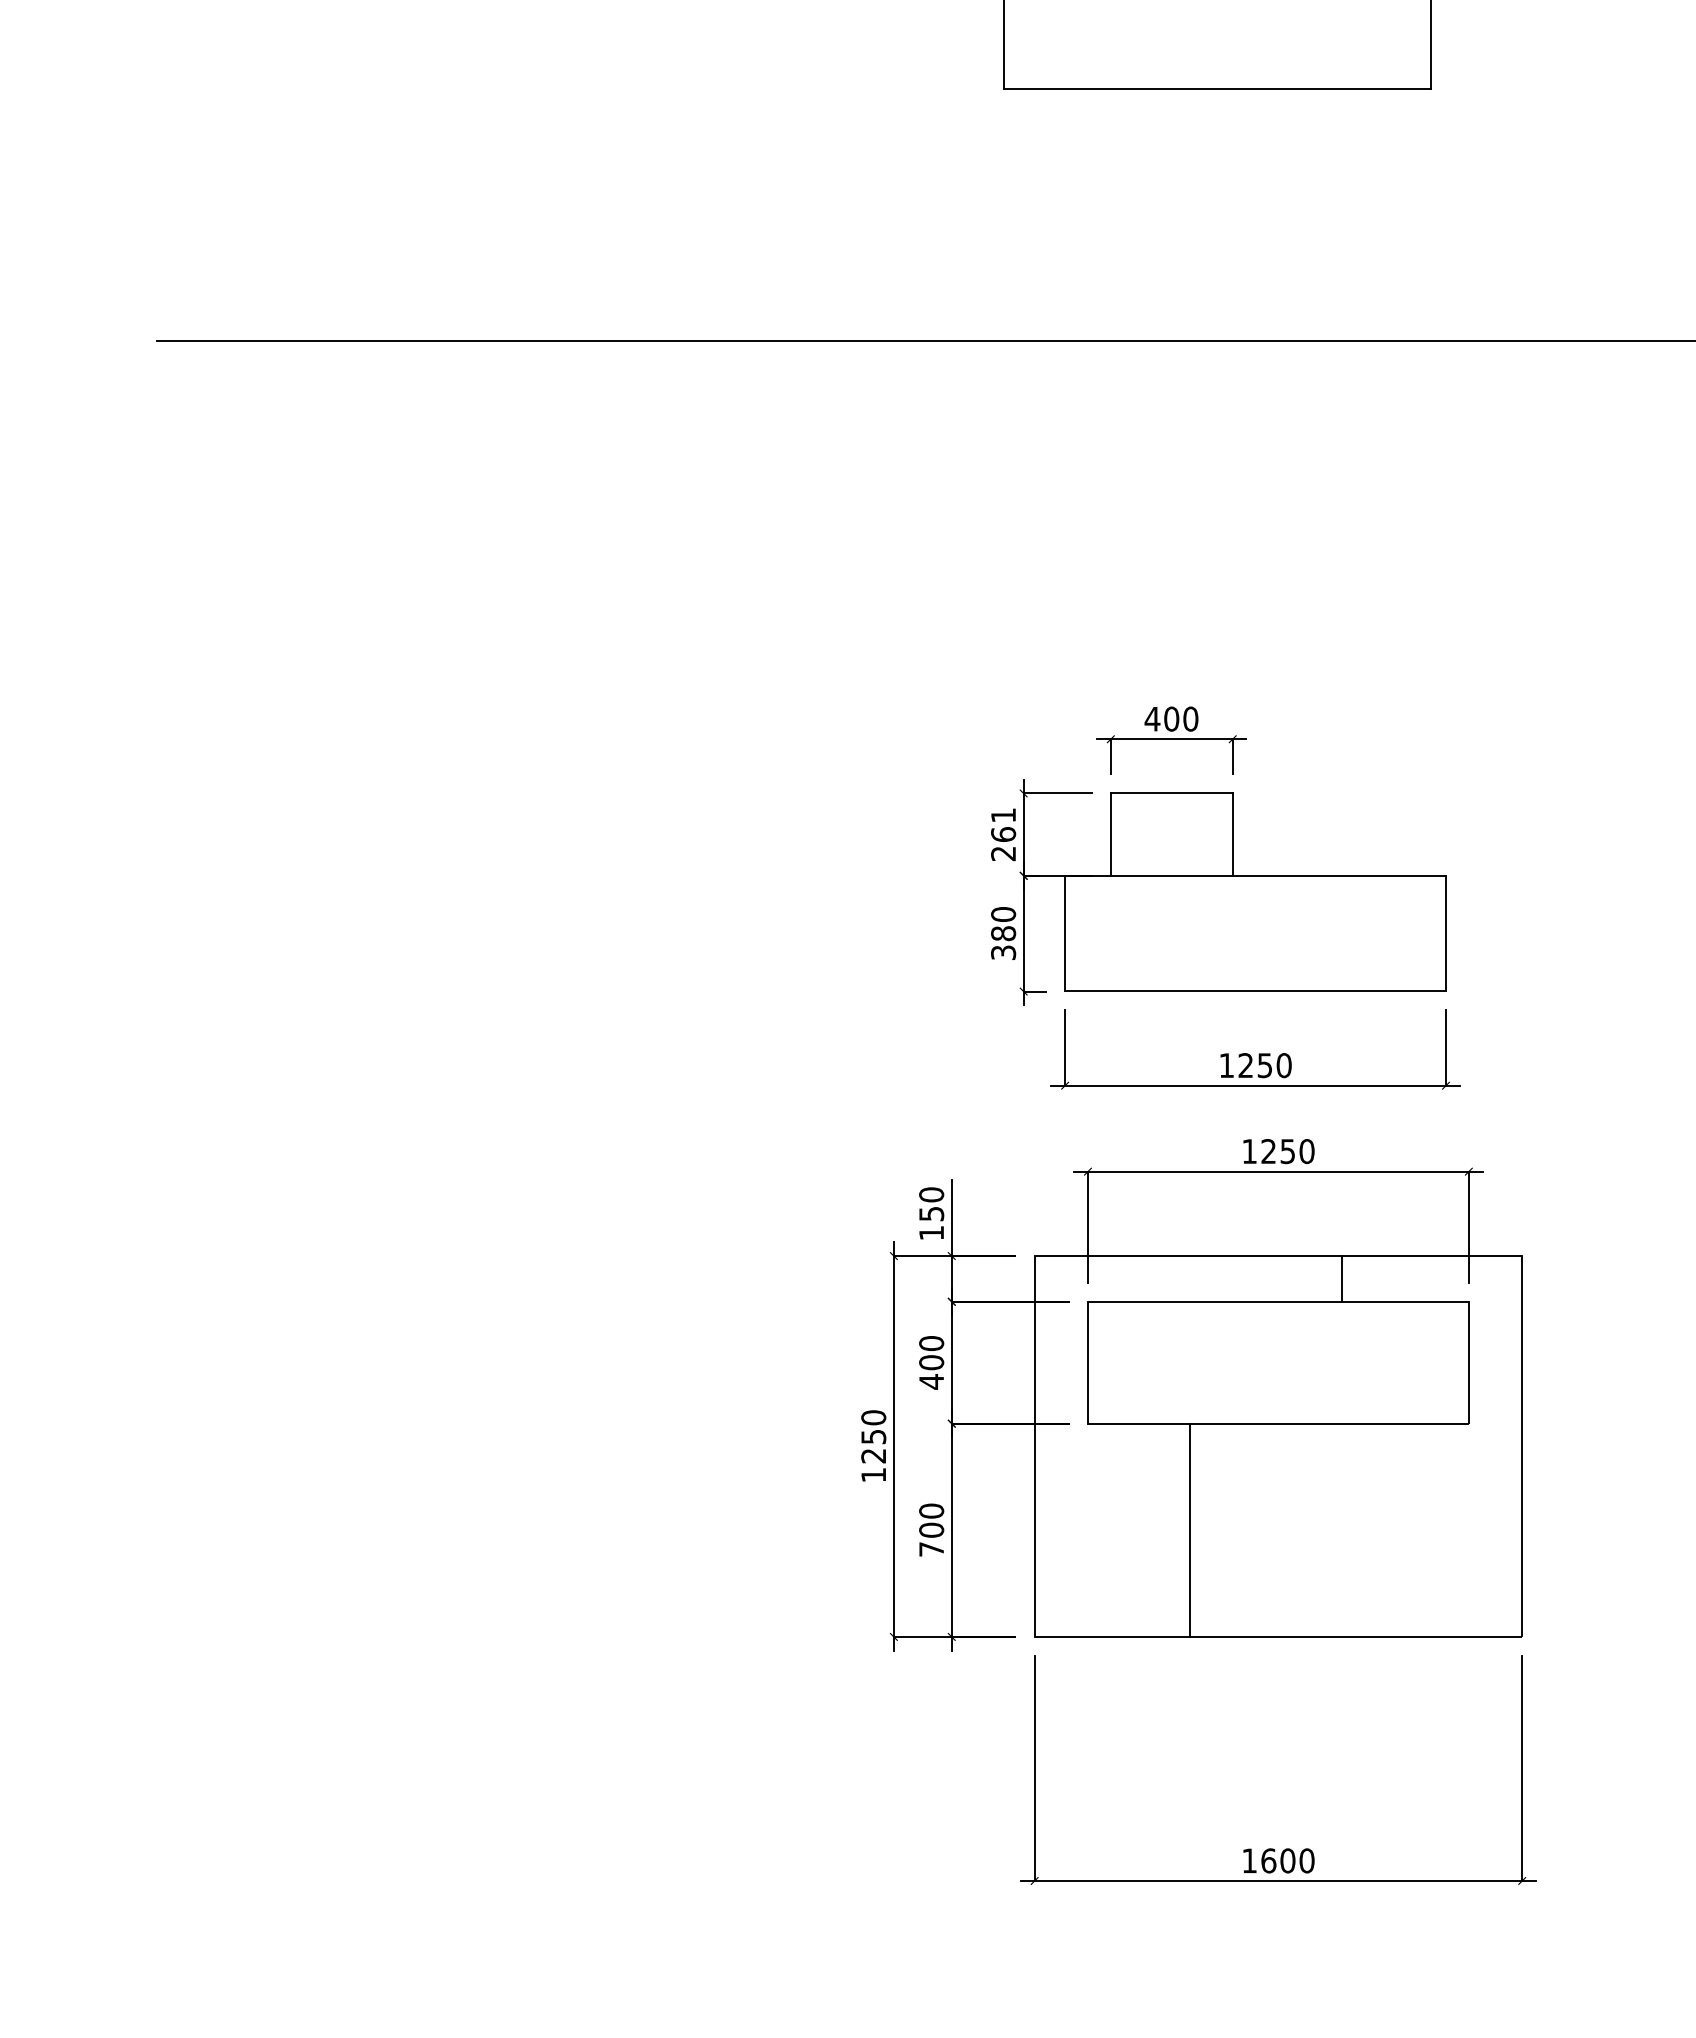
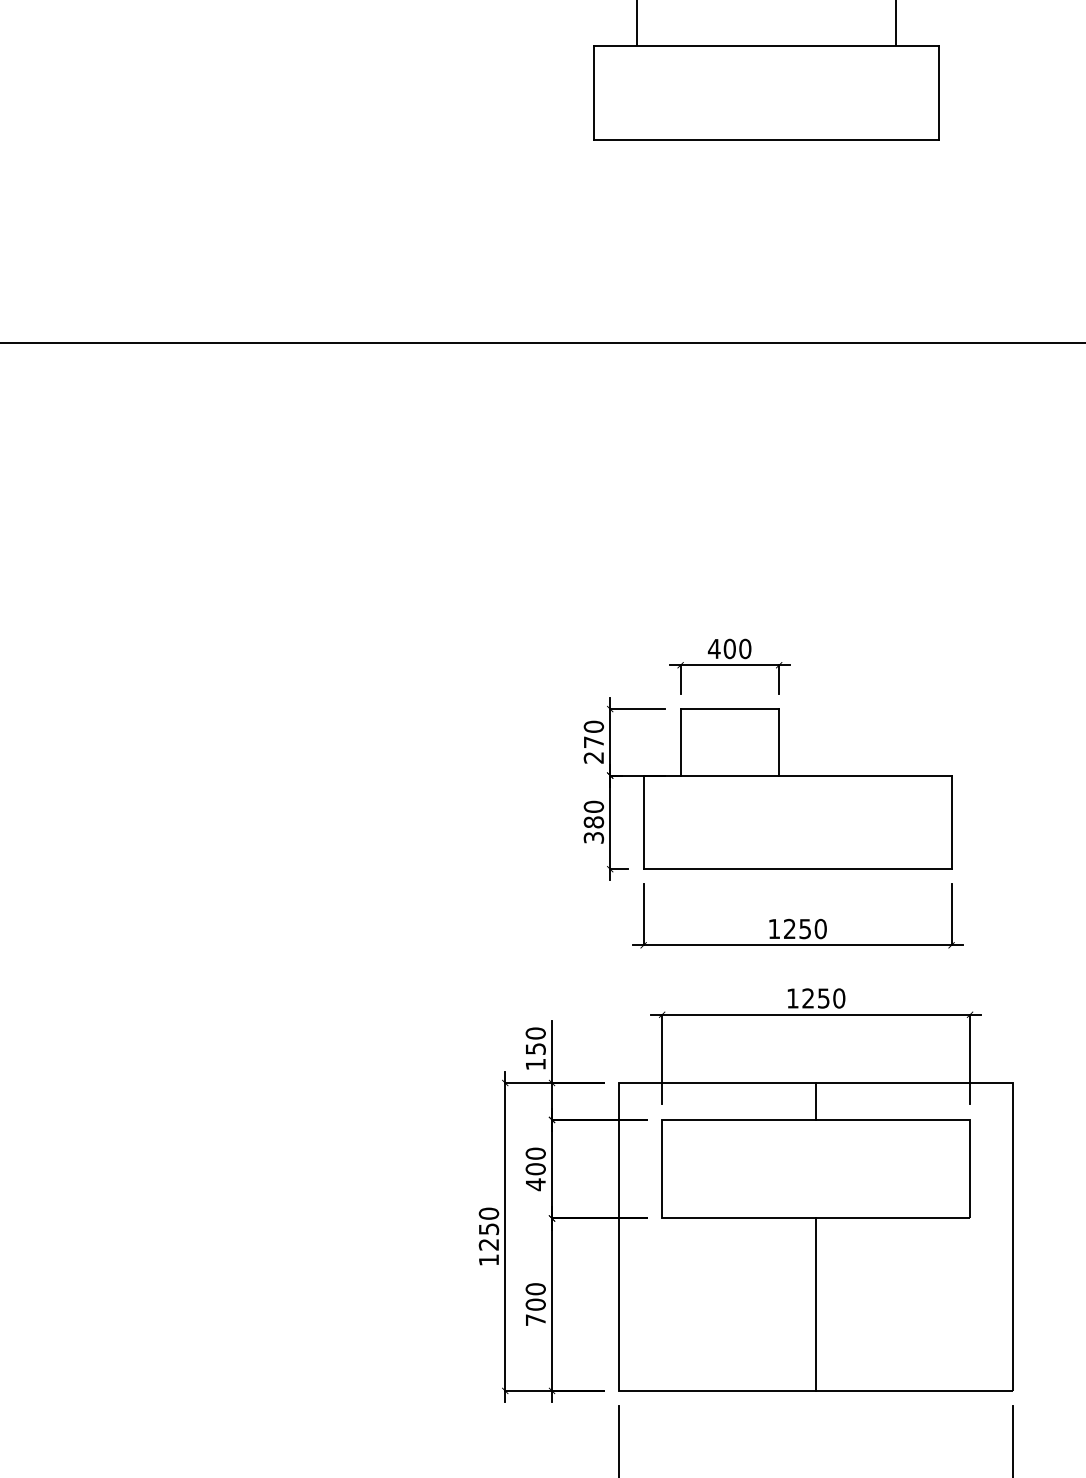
text: (1003, 824) -> (593, 734), 261 -> 270
line: (1342, 1278) -> (816, 1101), moved
line: (1190, 1529) -> (816, 1304), moved

